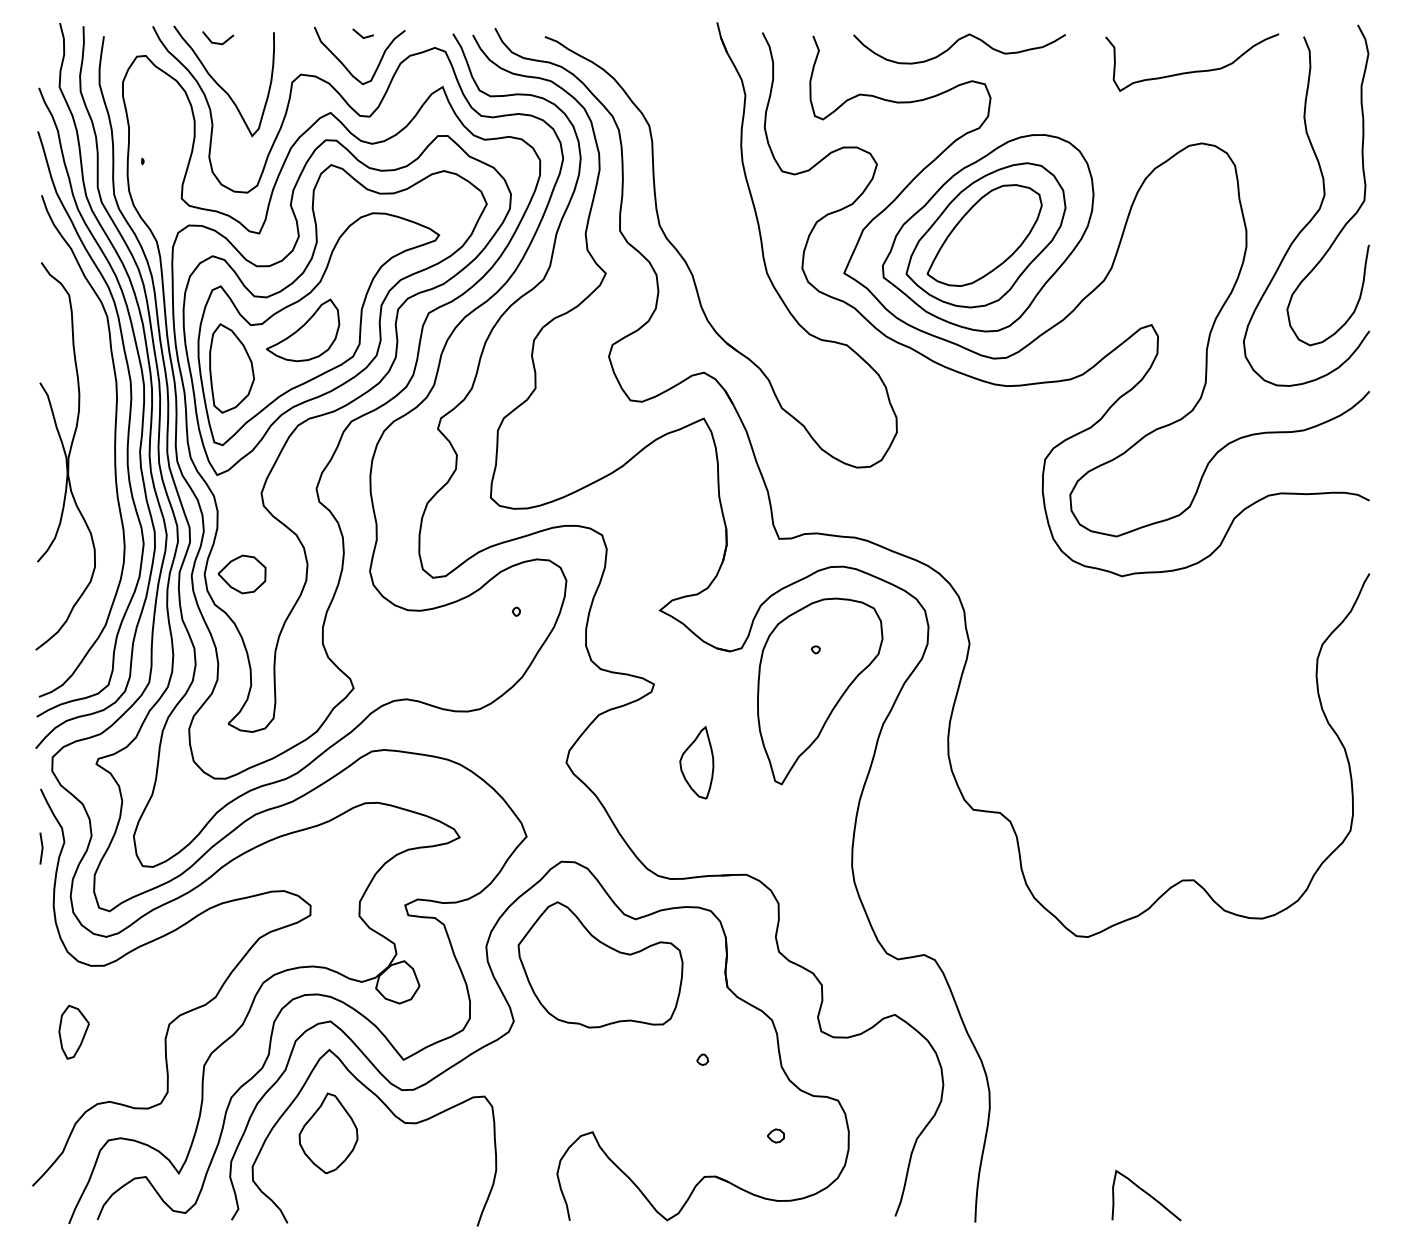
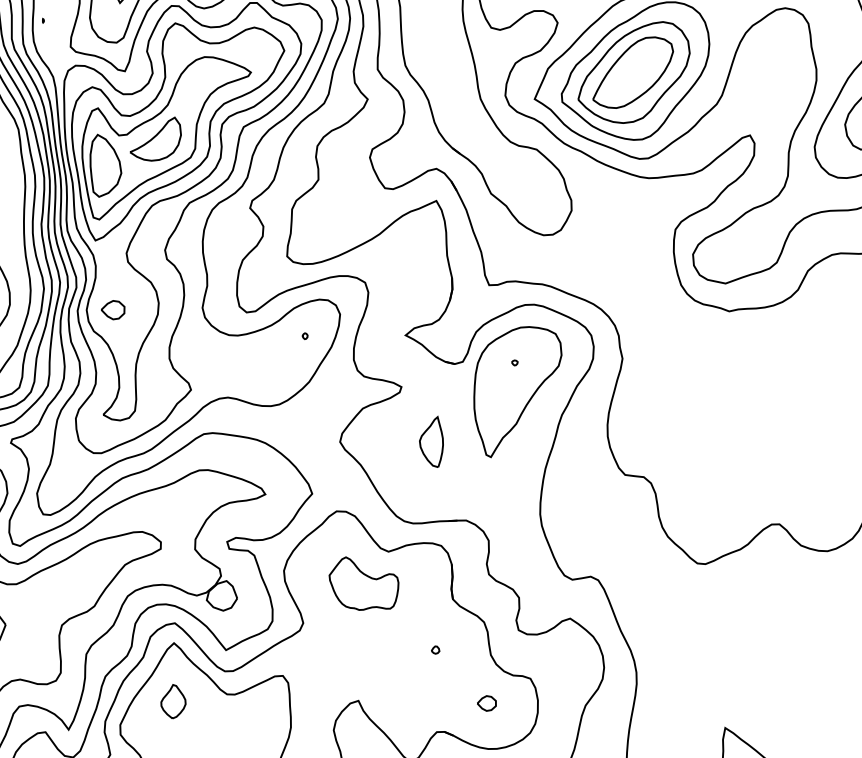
part: (242, 574) -> (113, 310), size x0.7
part: (600, 964) -> (363, 583), size x0.6
part: (328, 1133) -> (173, 701), size x0.6
part: (775, 1135) -> (486, 703), size x1.6

